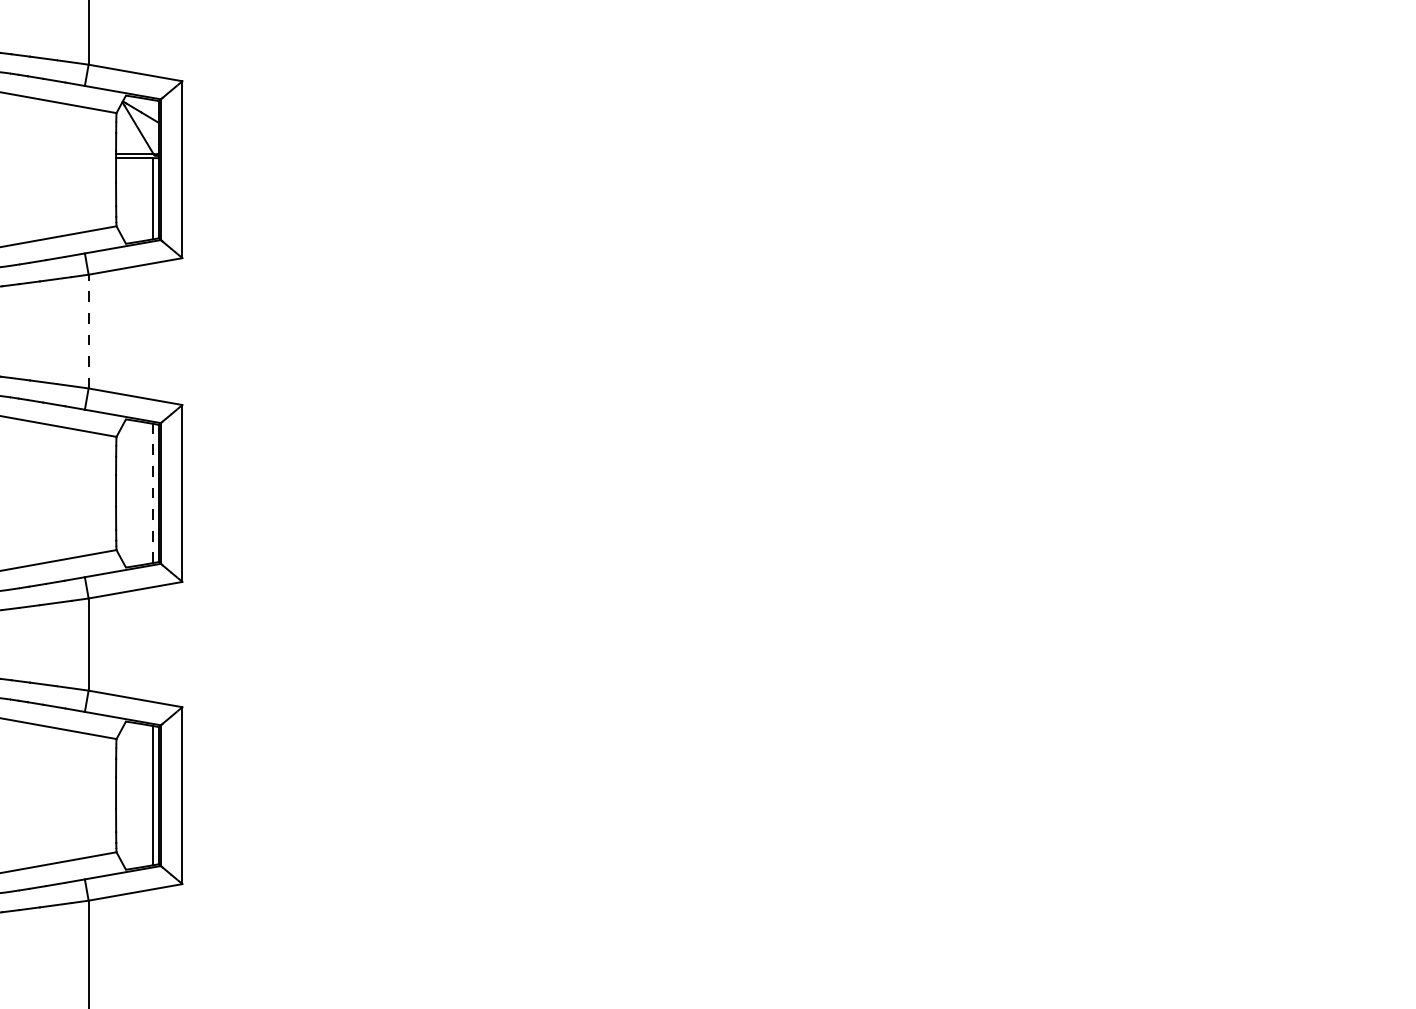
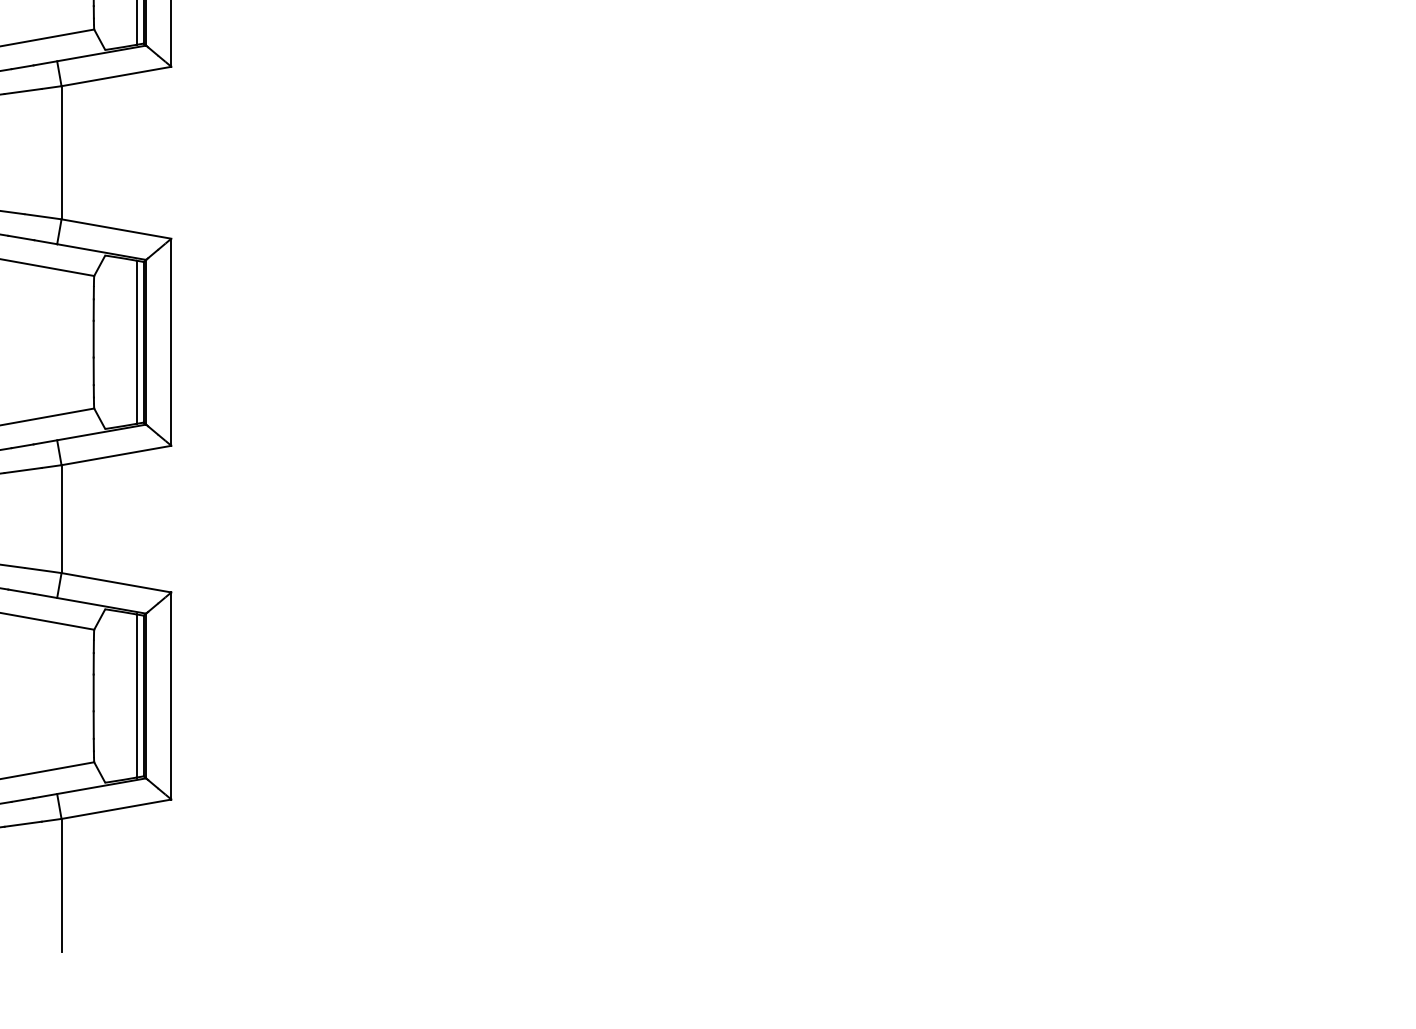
line: (88, 331) -> (61, 152), dashed -> solid
line: (152, 493) -> (136, 342), dashed -> solid

